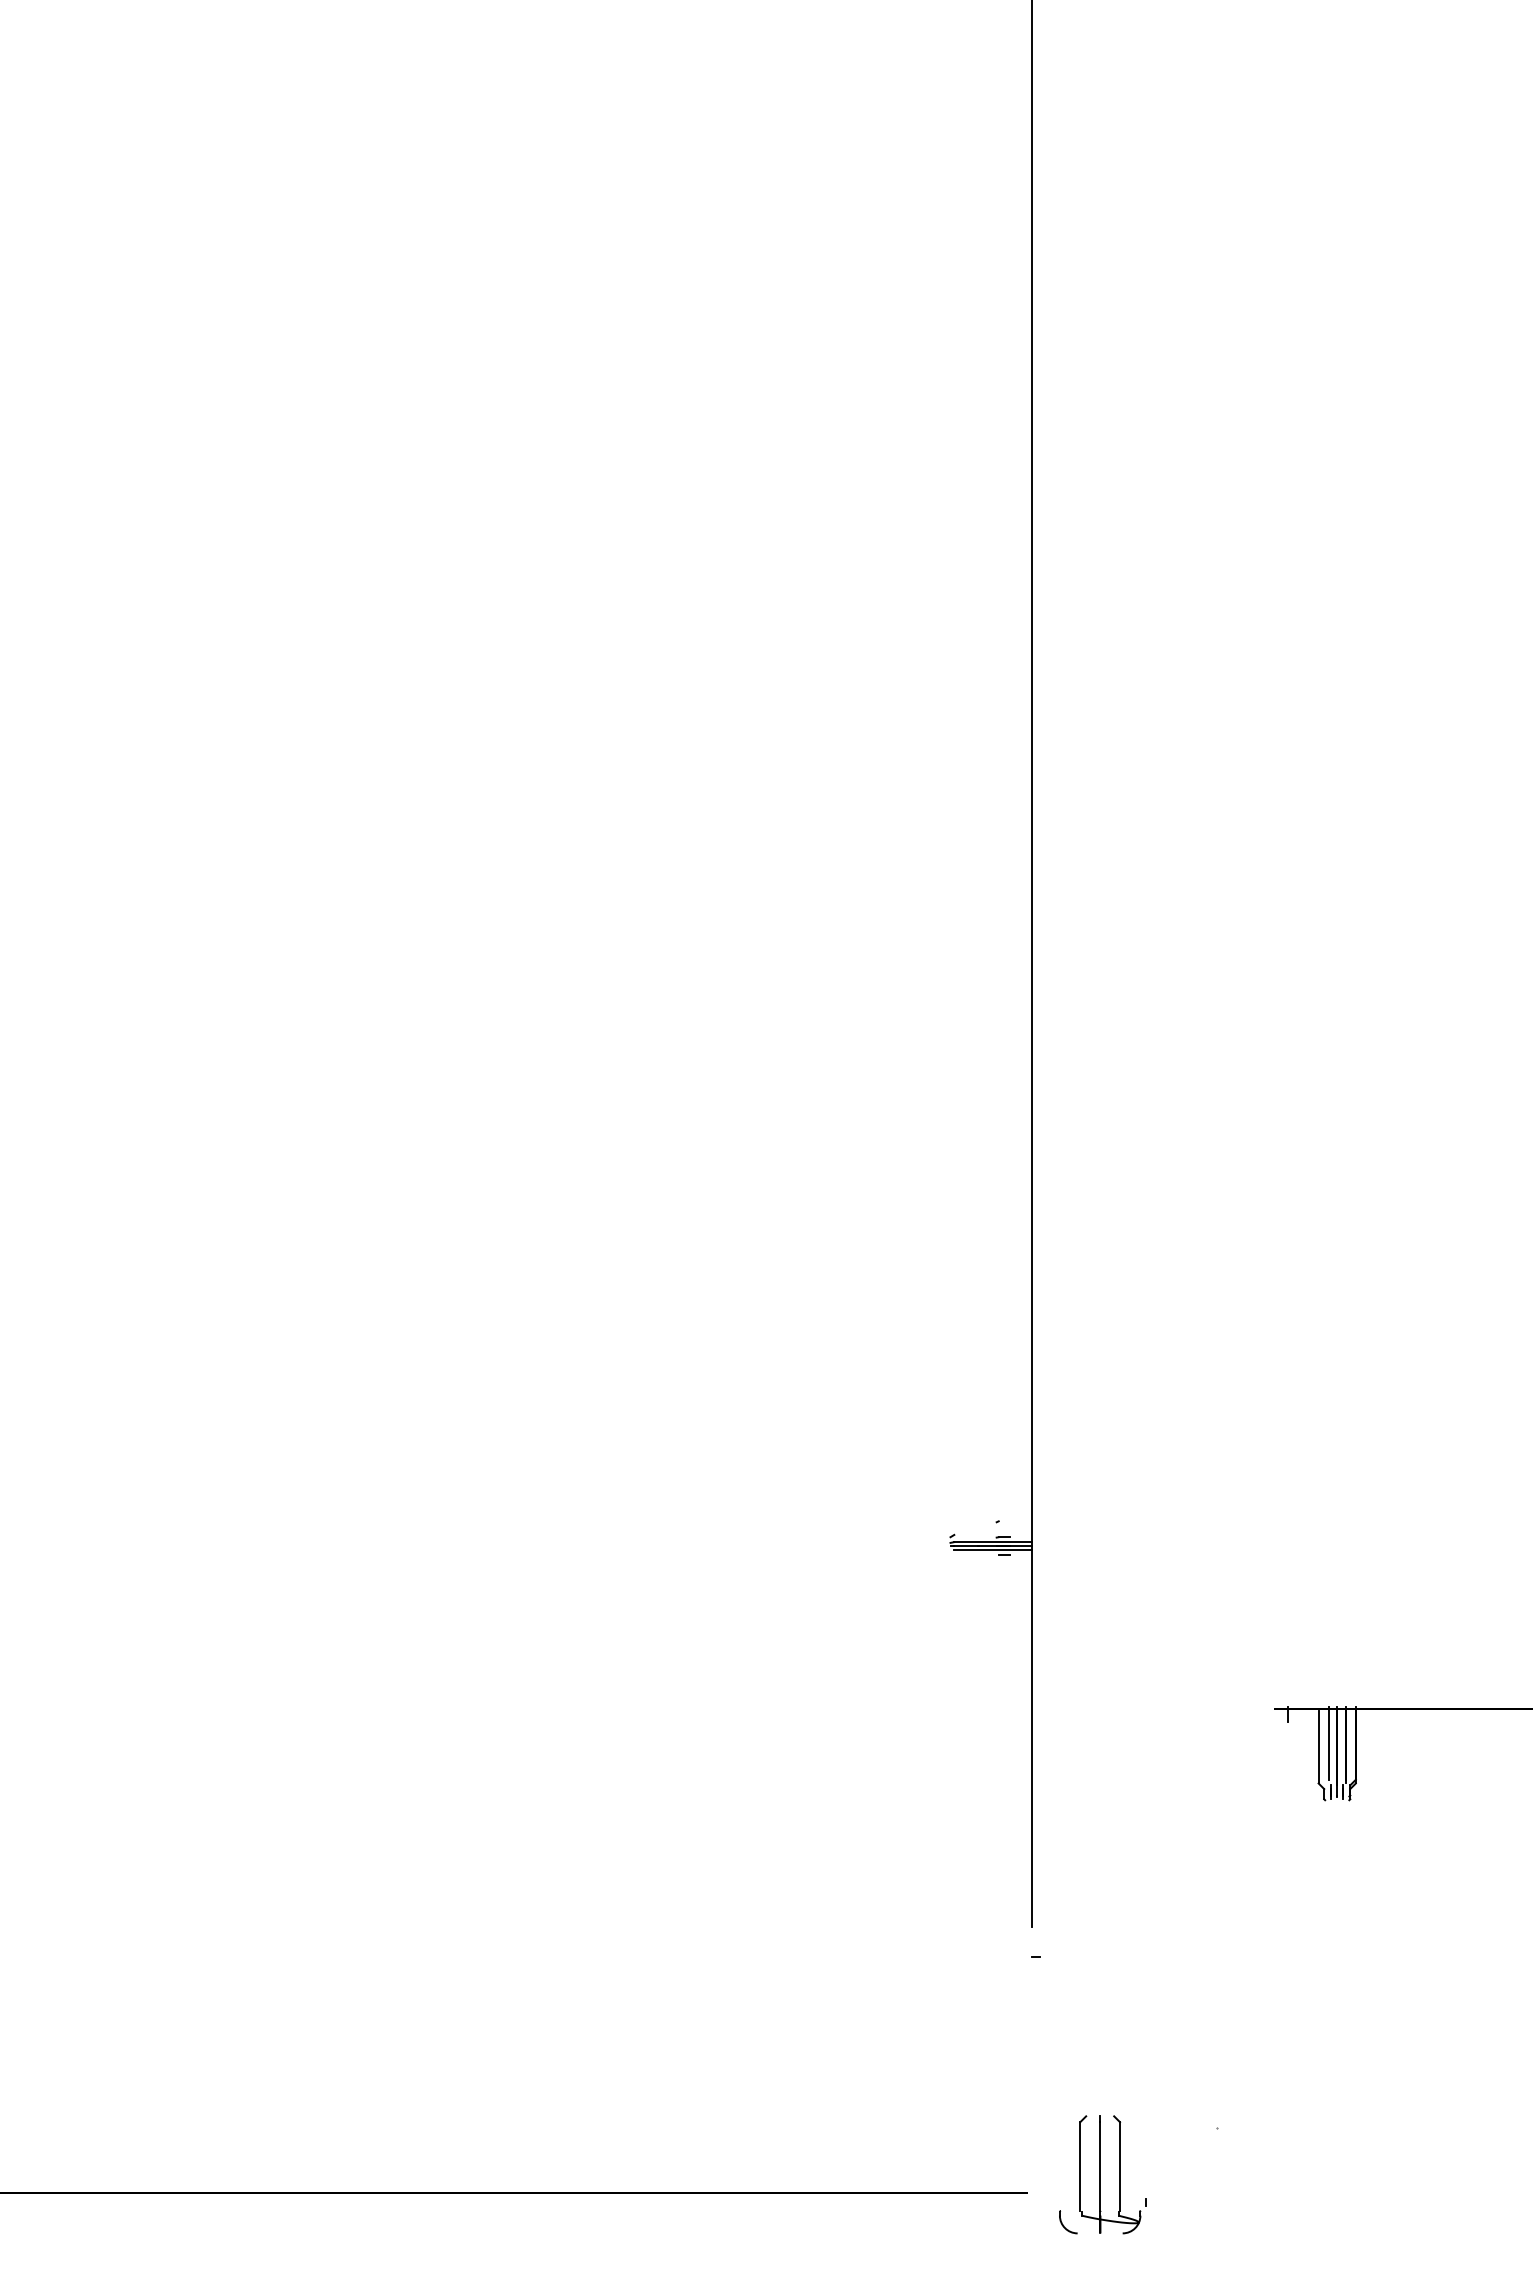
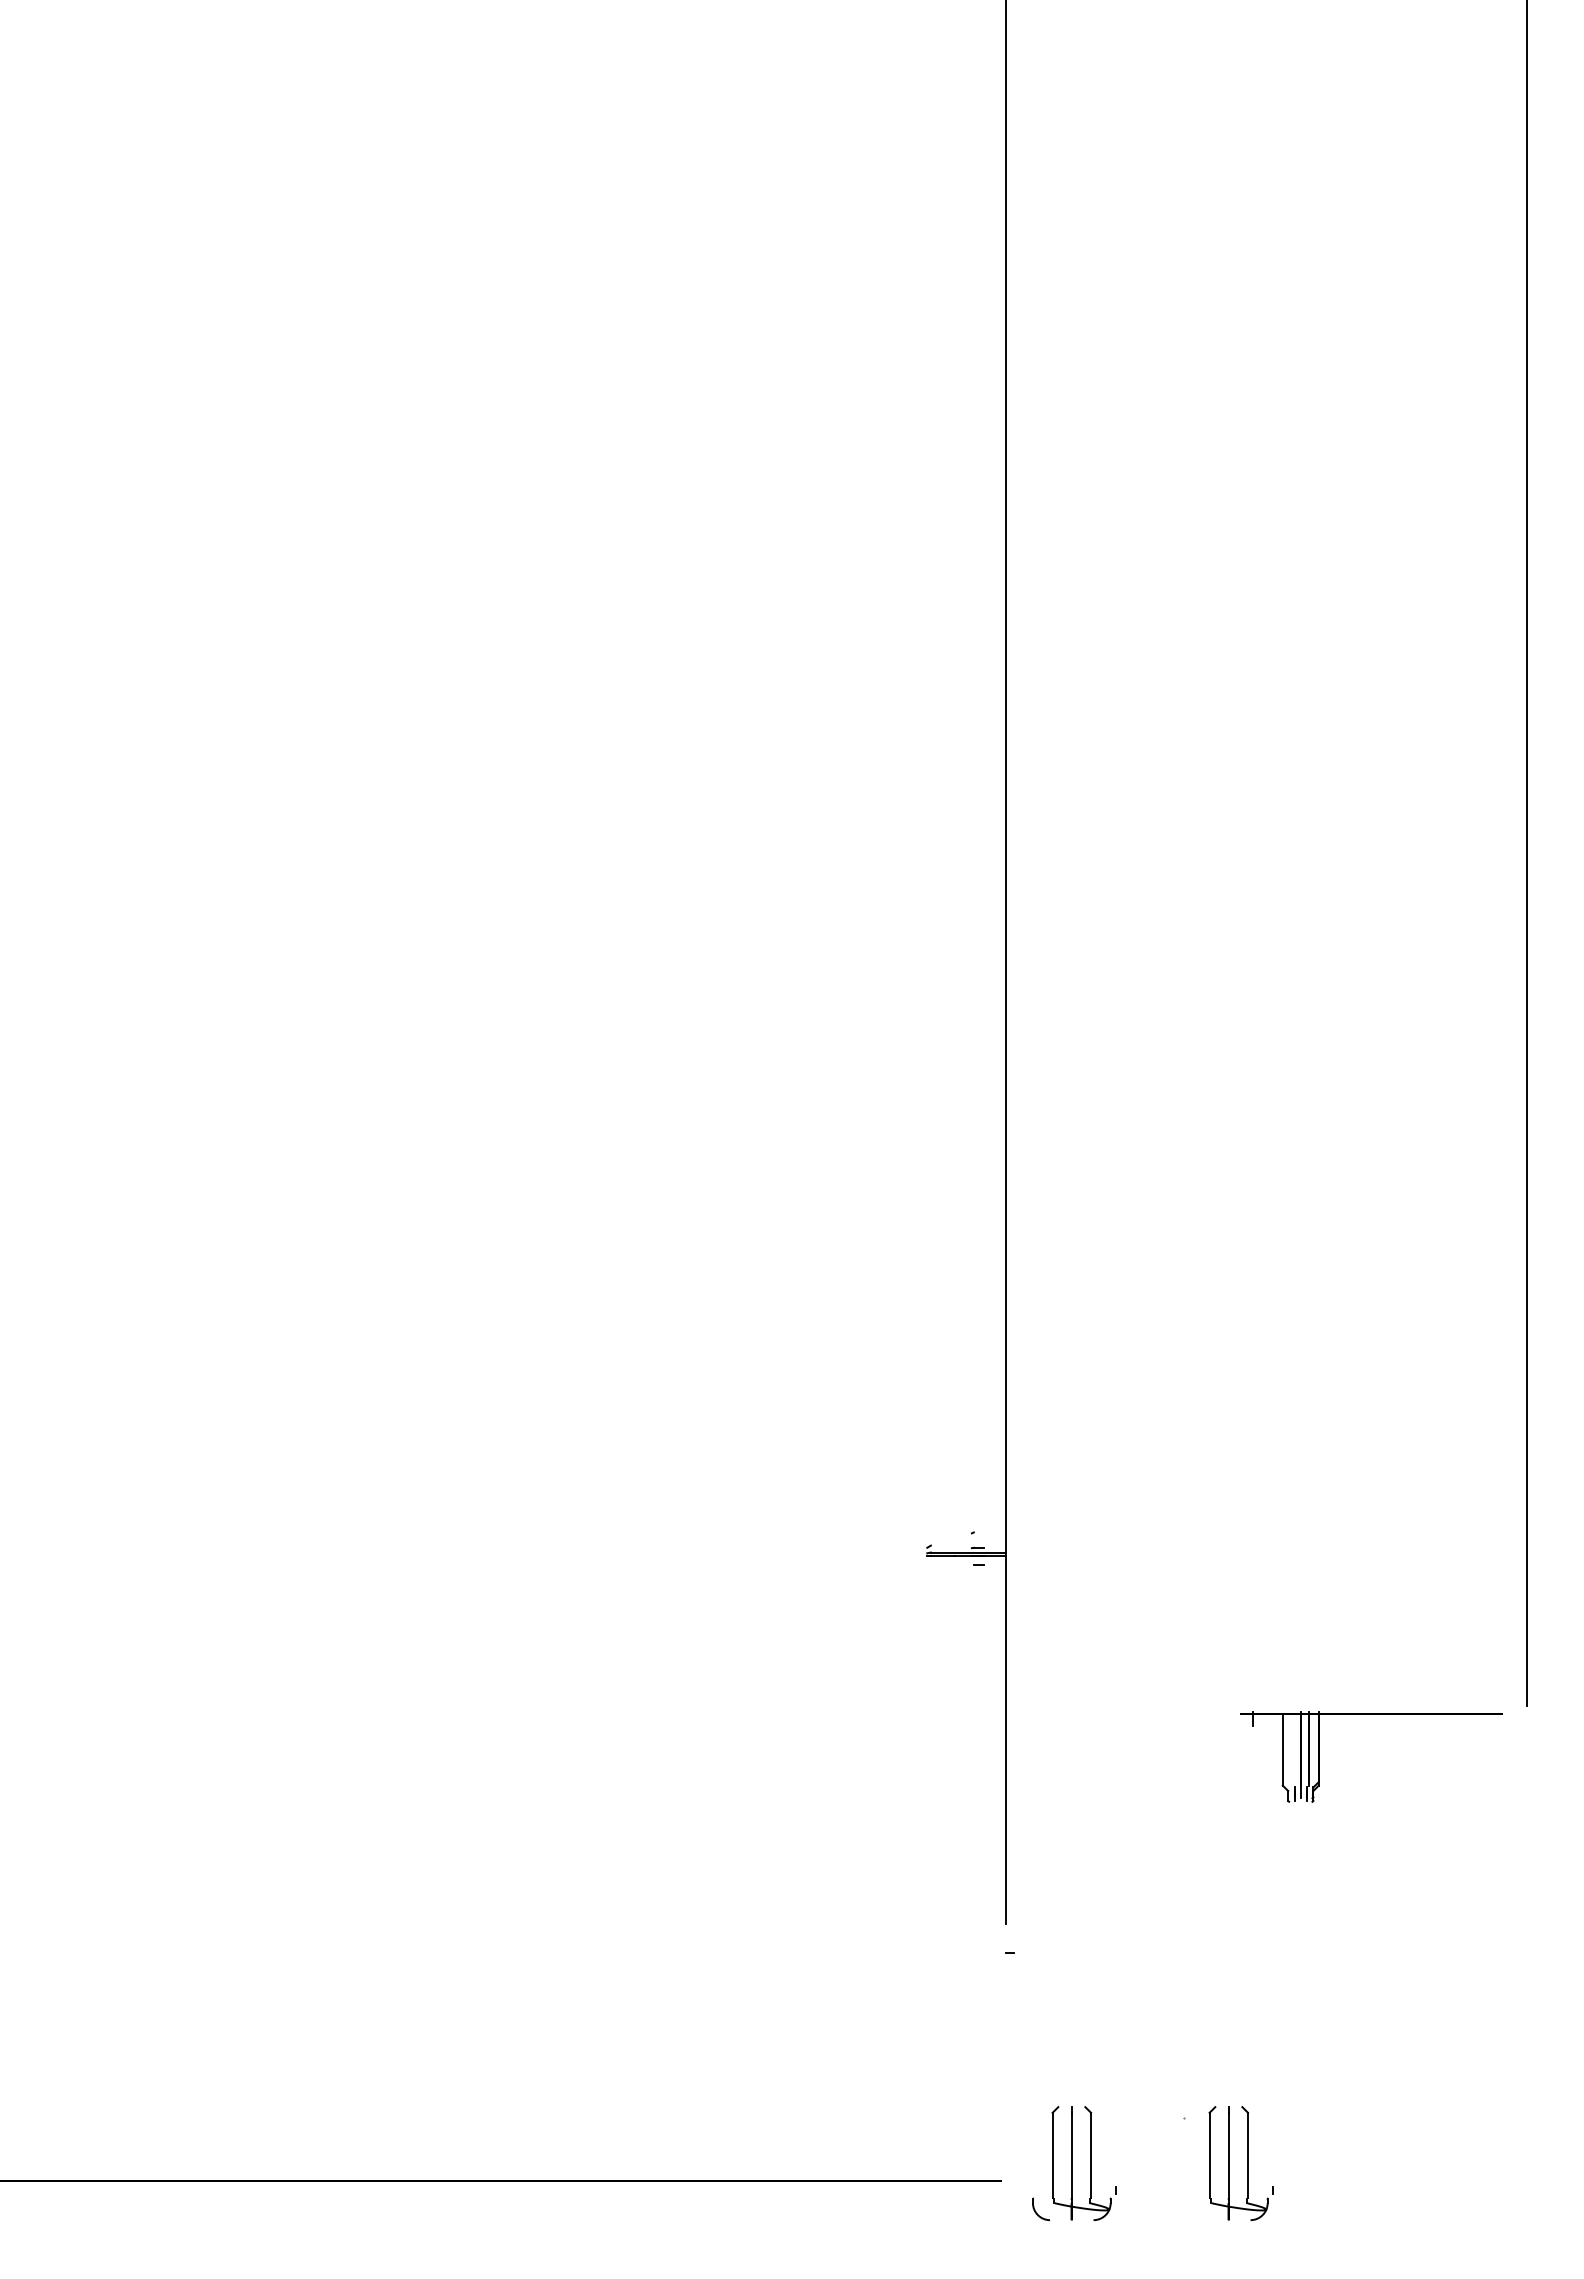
line: (993, 1550) -> (968, 1560), removed
line: (1328, 1742) -> (1292, 1746), removed
part: (1282, 2174) -> (1247, 2163), added

